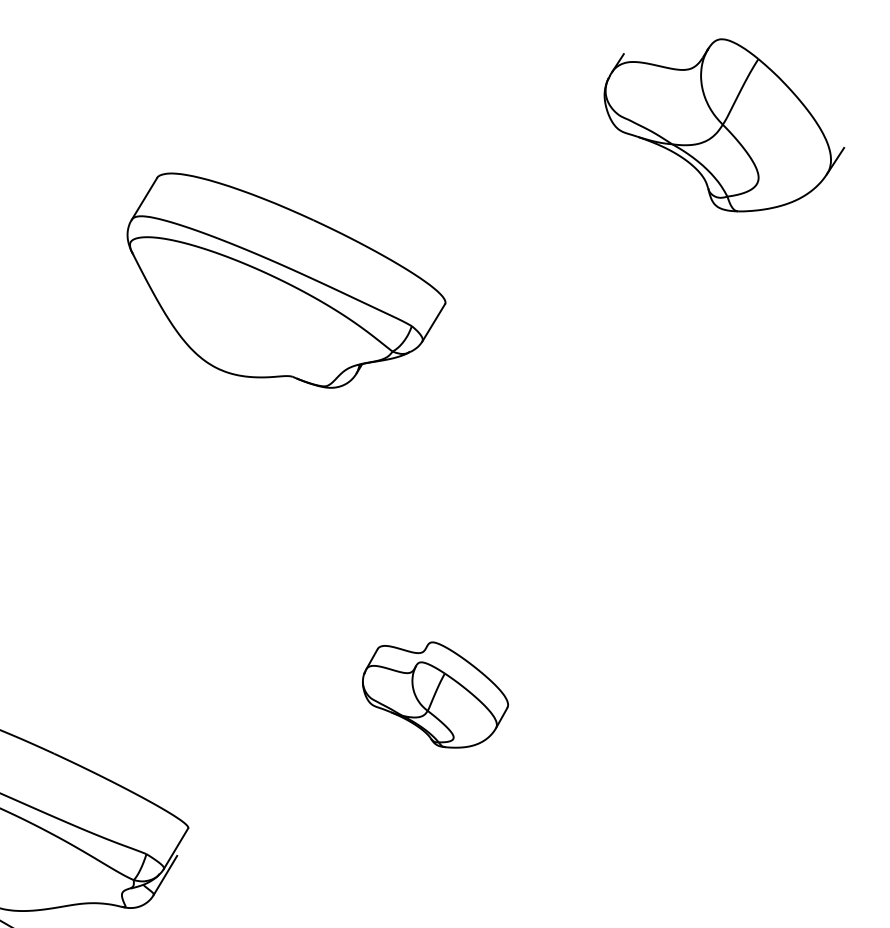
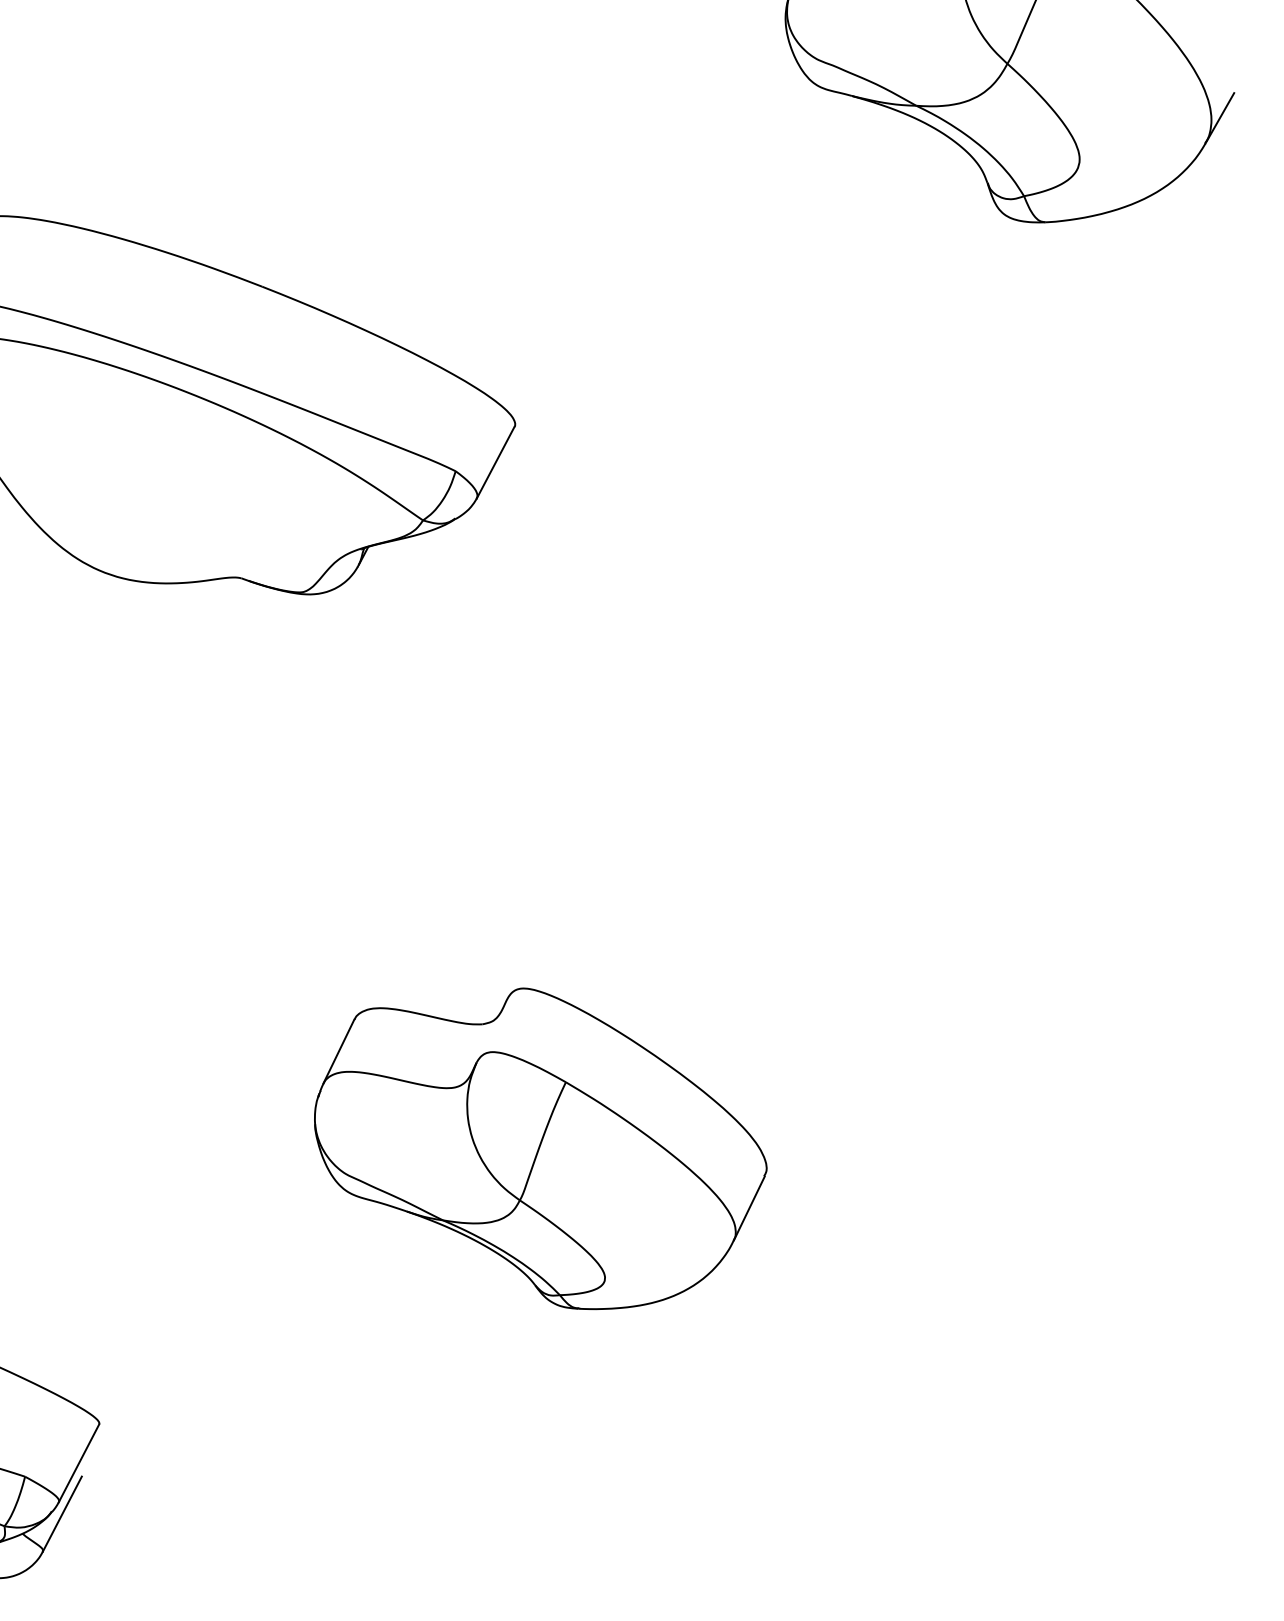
part: (435, 694) -> (540, 1149), size x1.67

